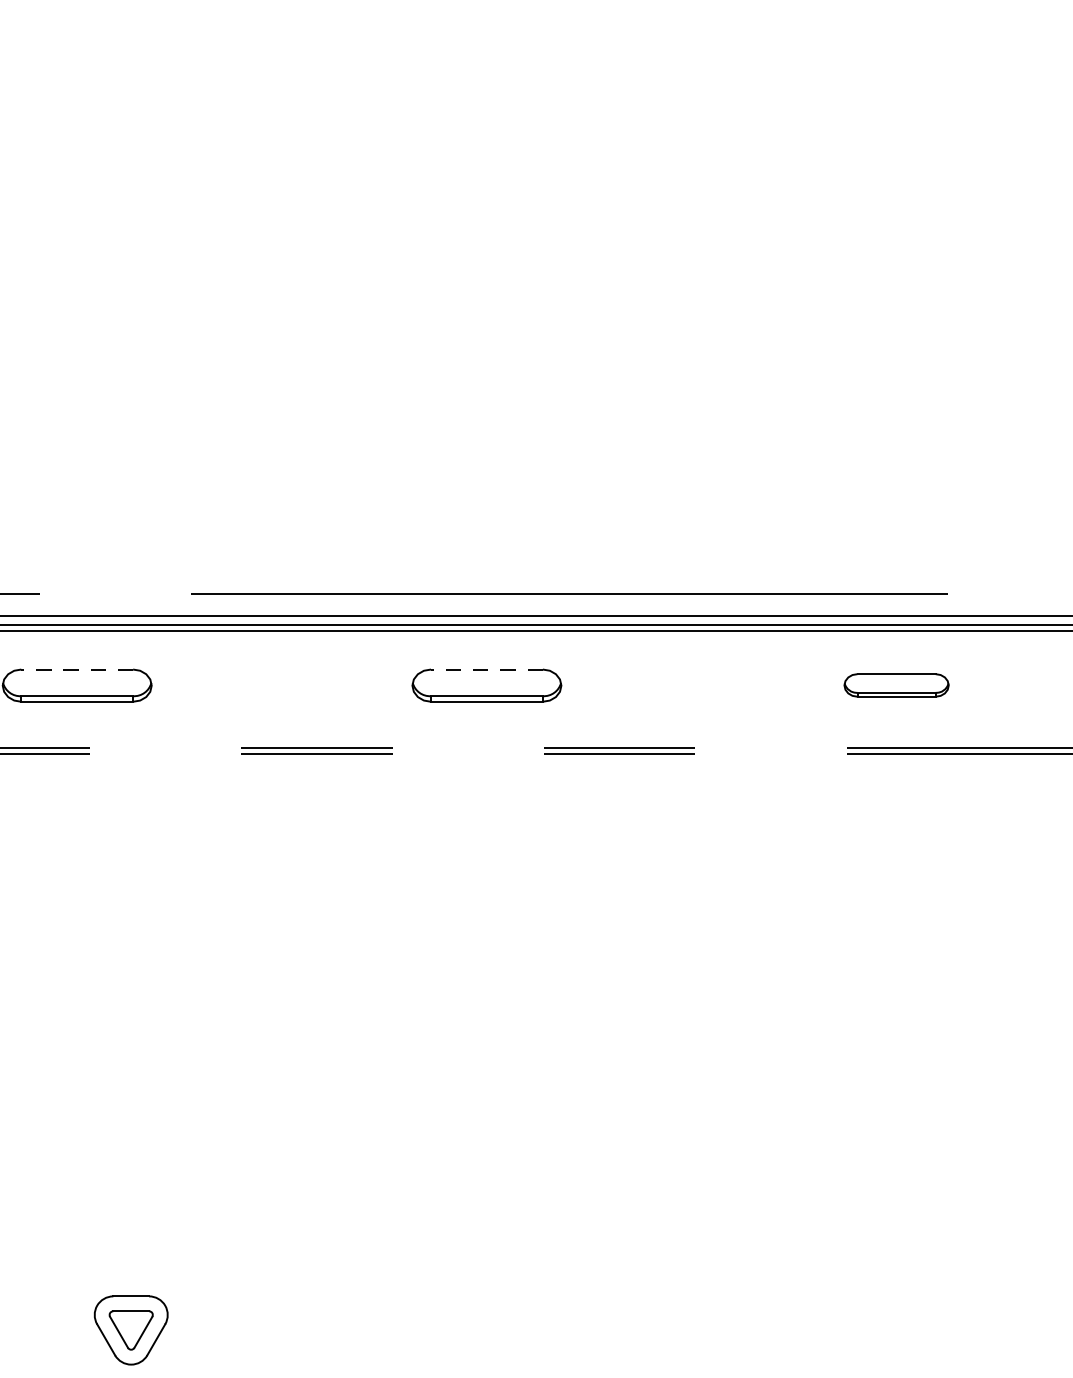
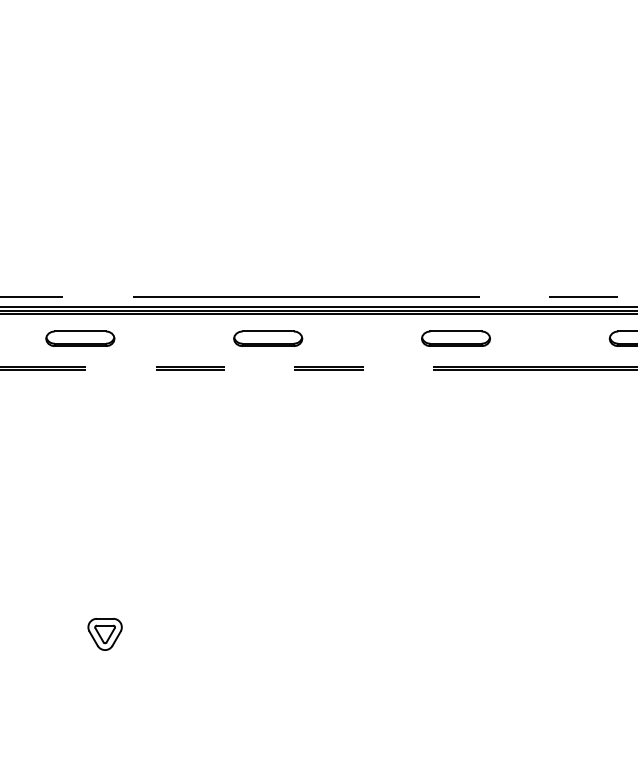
line: (77, 669) -> (80, 331), dashed -> solid
line: (487, 669) -> (268, 331), dashed -> solid
part: (895, 684) -> (455, 338), size x1.43

